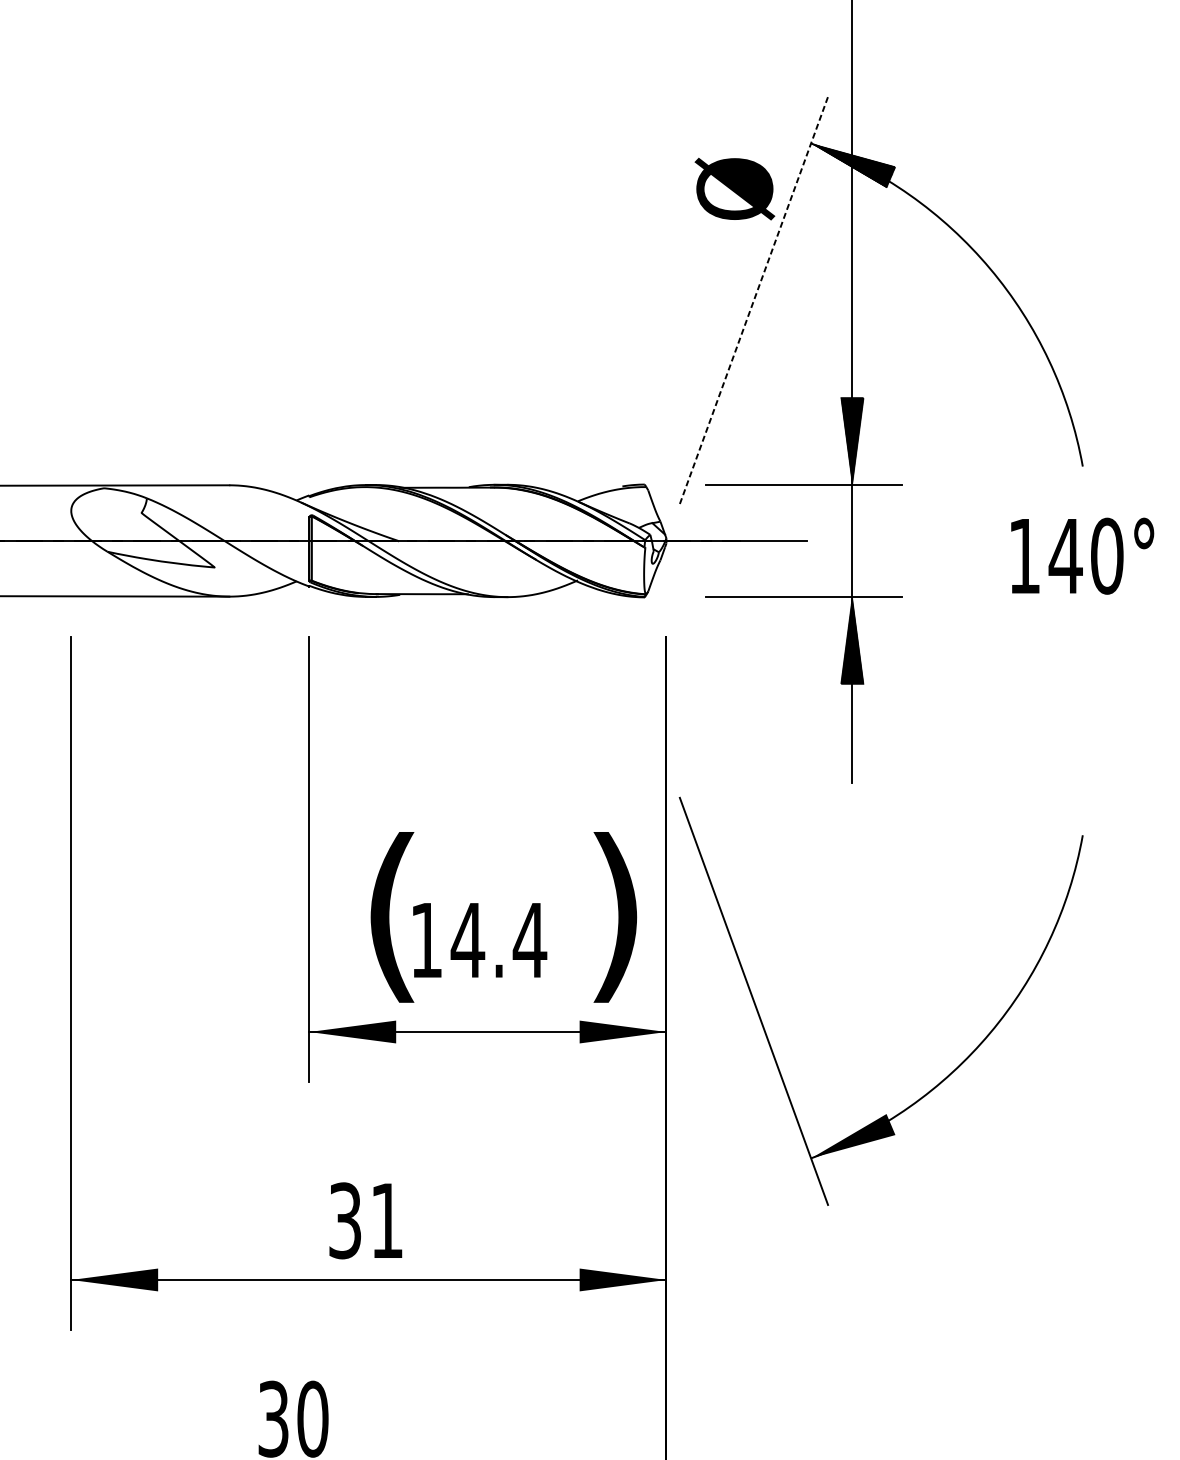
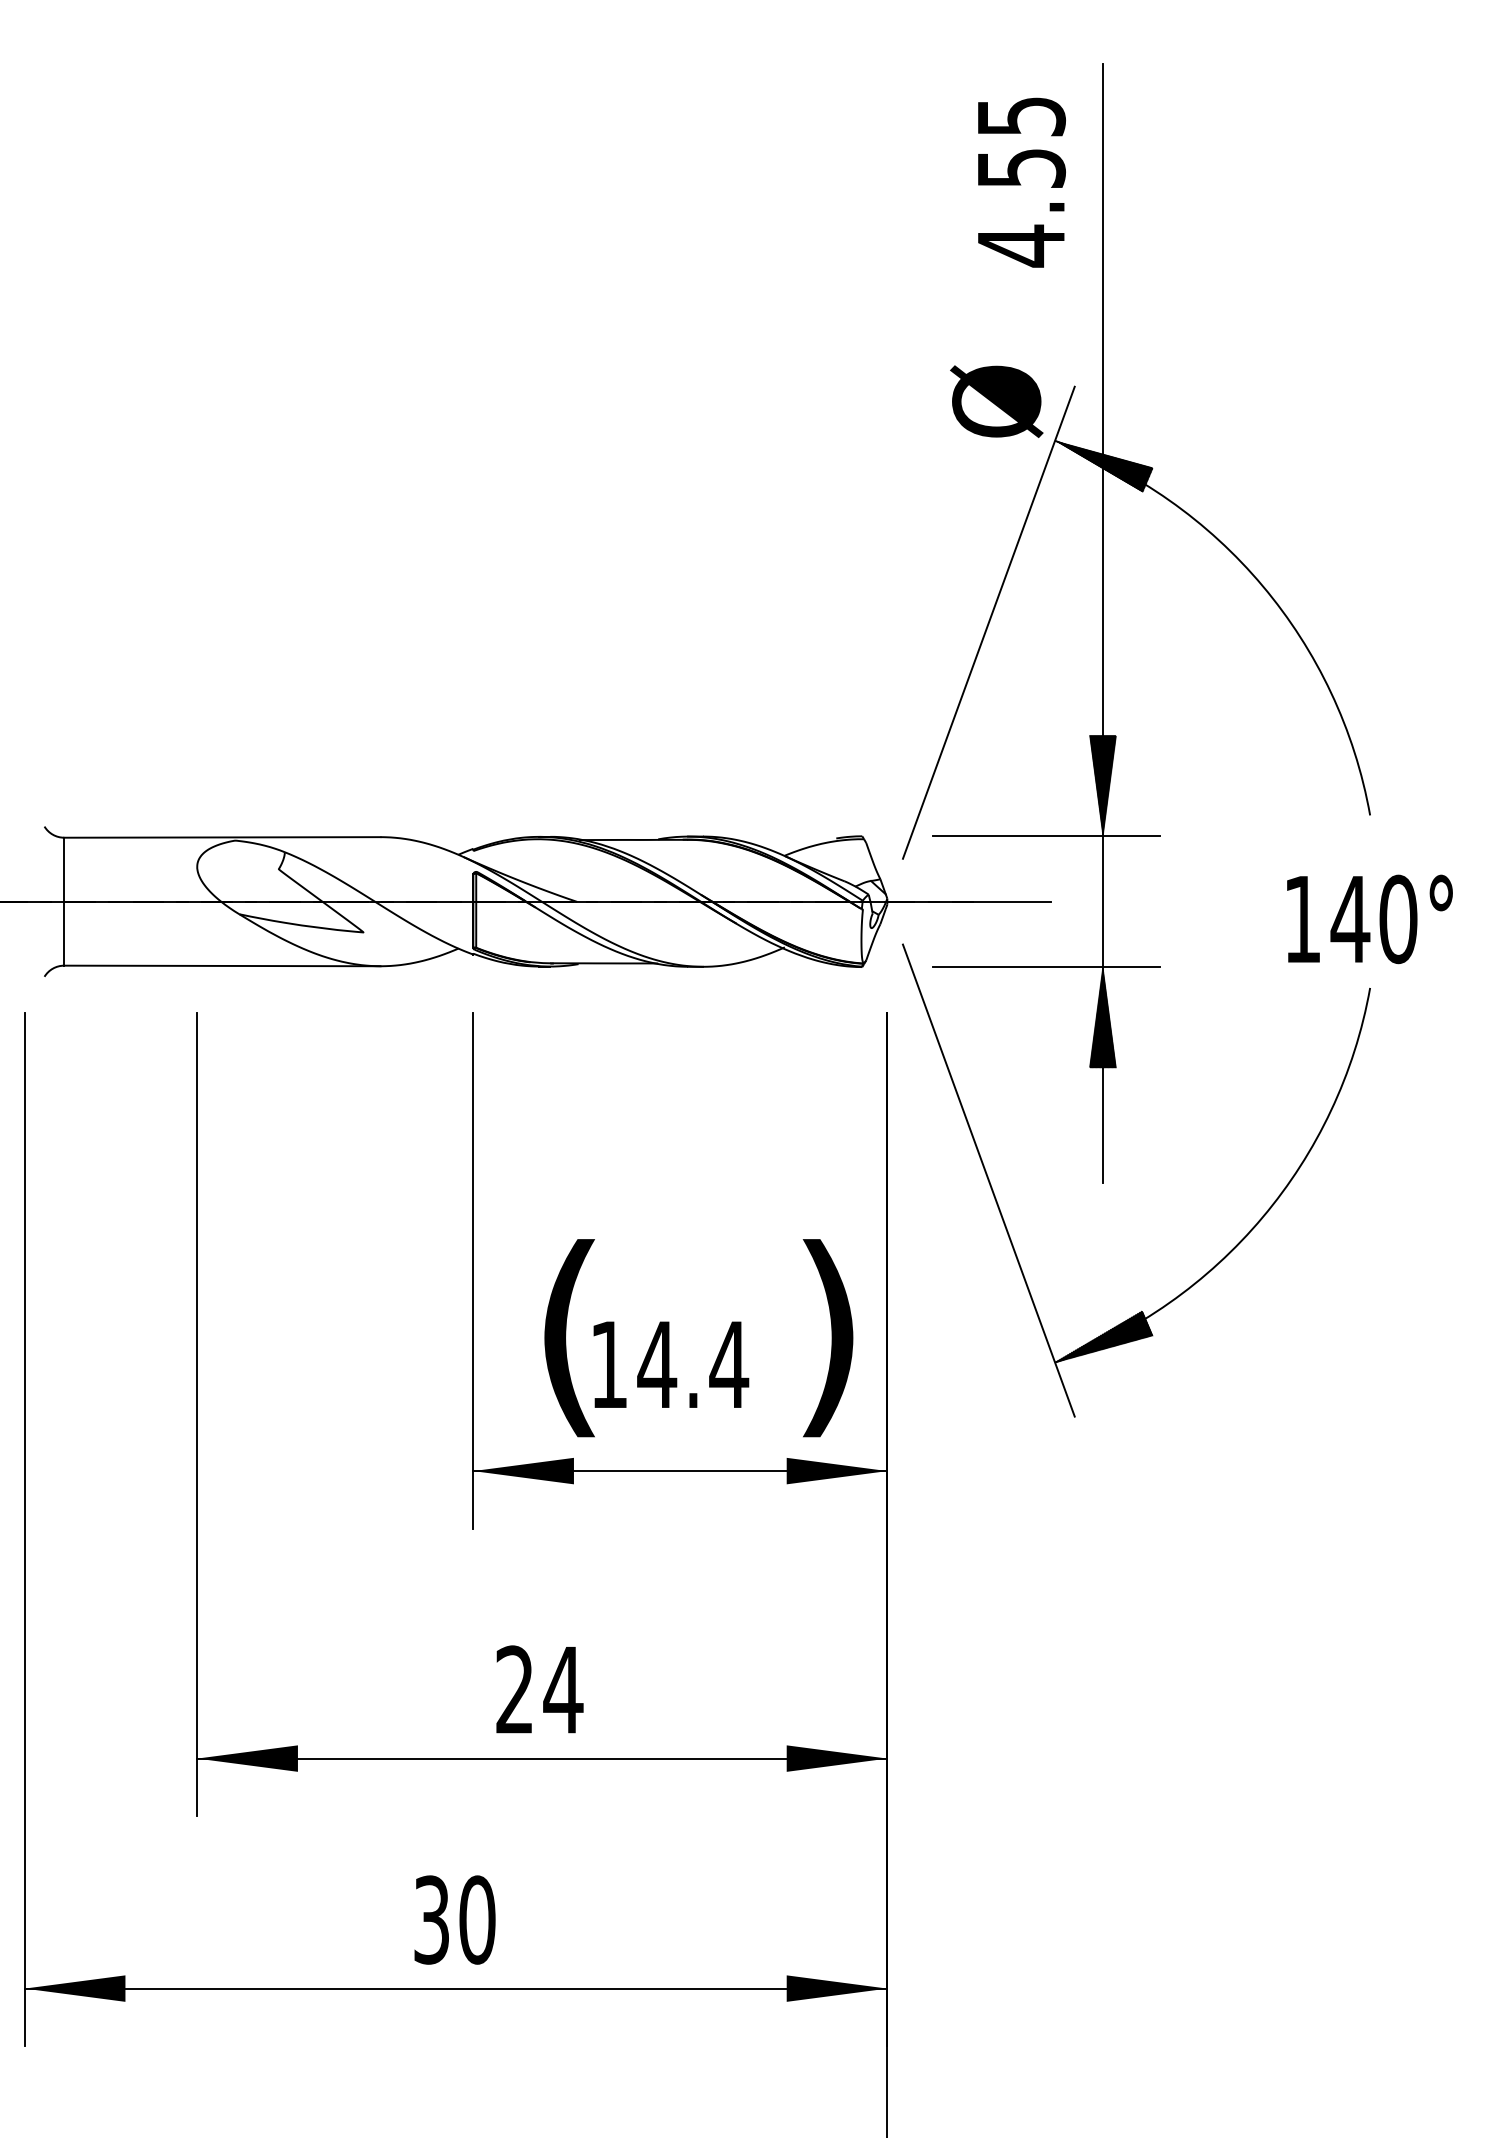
text: (734, 188) -> (996, 401), moved
line: (754, 300) -> (989, 622), dashed -> solid
part: (950, 1072) -> (1216, 1263), moved
text: (366, 1220) -> (539, 1689), 31 -> 24

